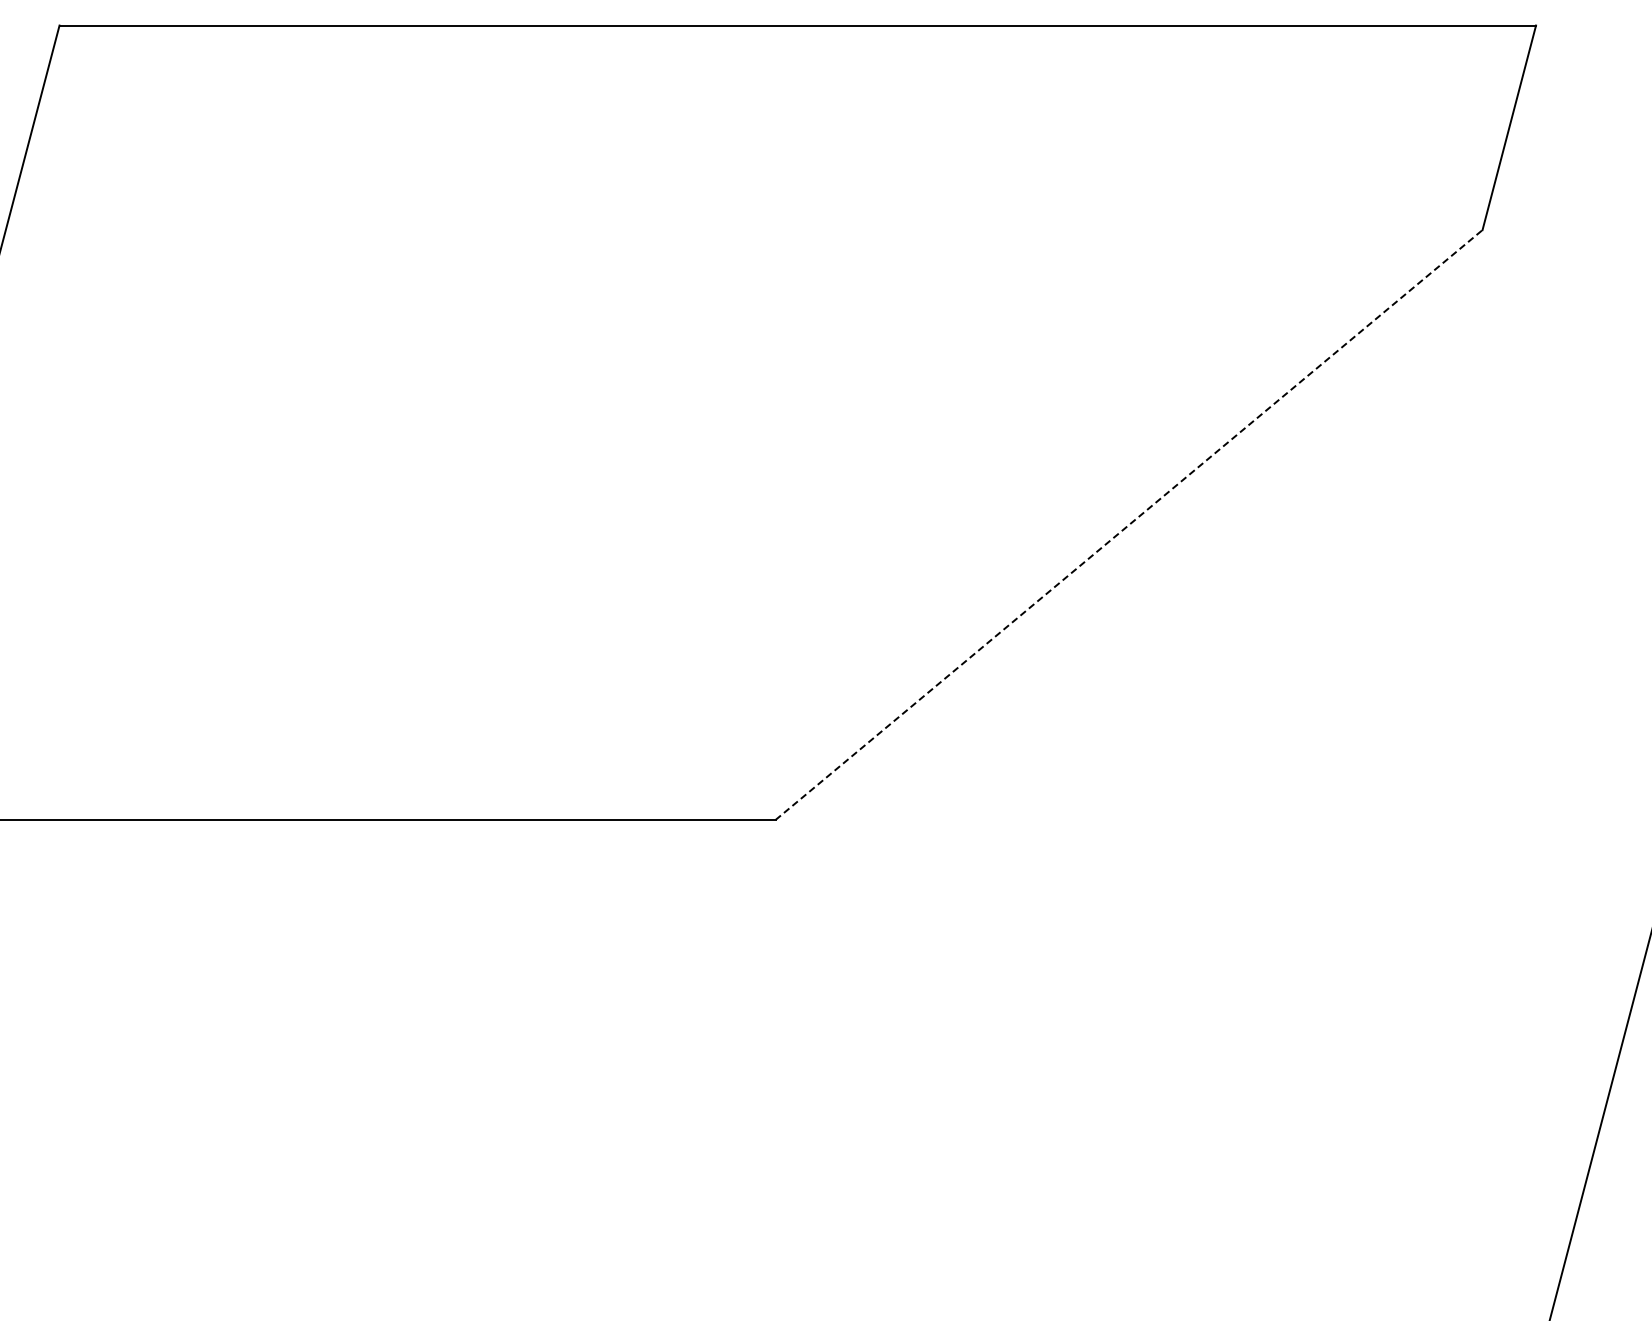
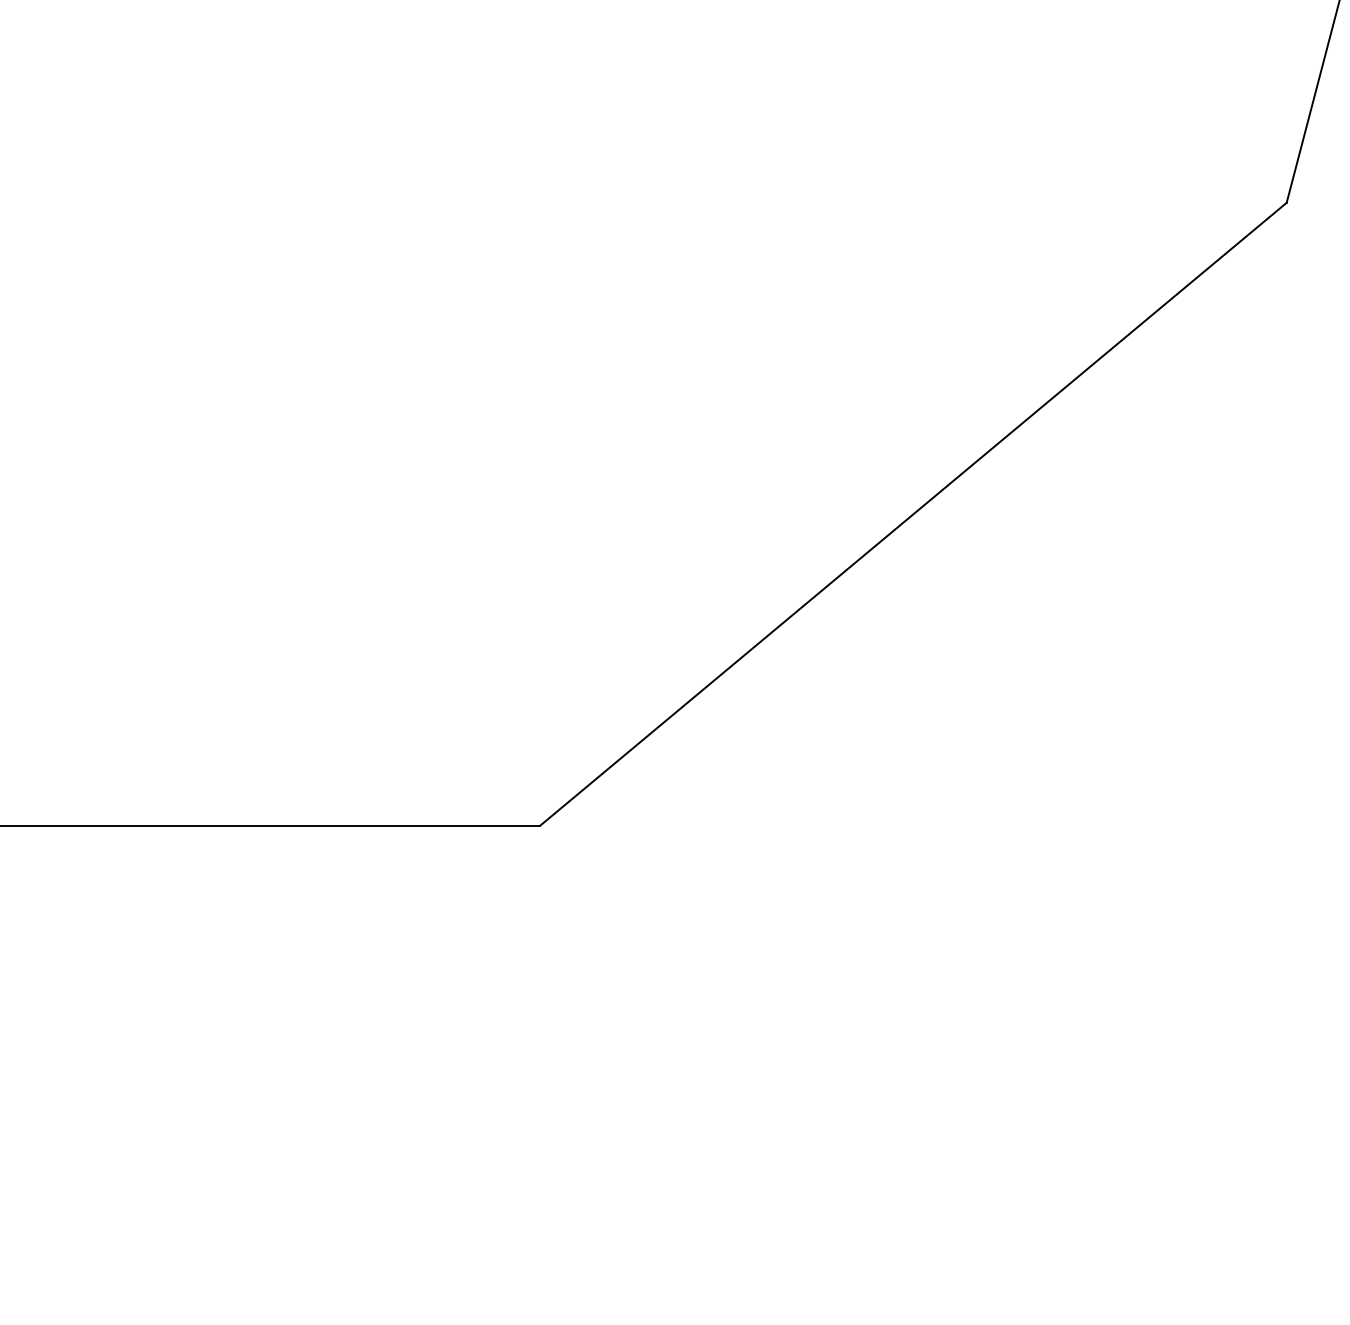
line: (1129, 524) -> (914, 513), dashed -> solid

